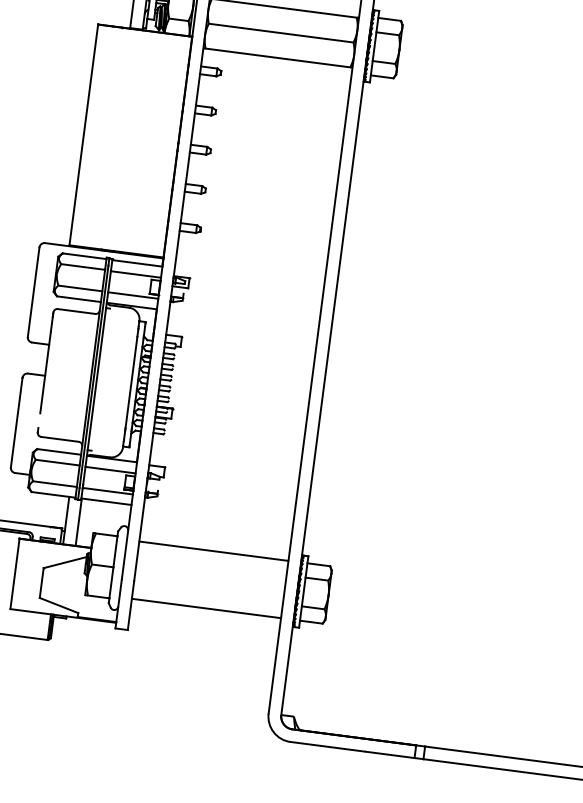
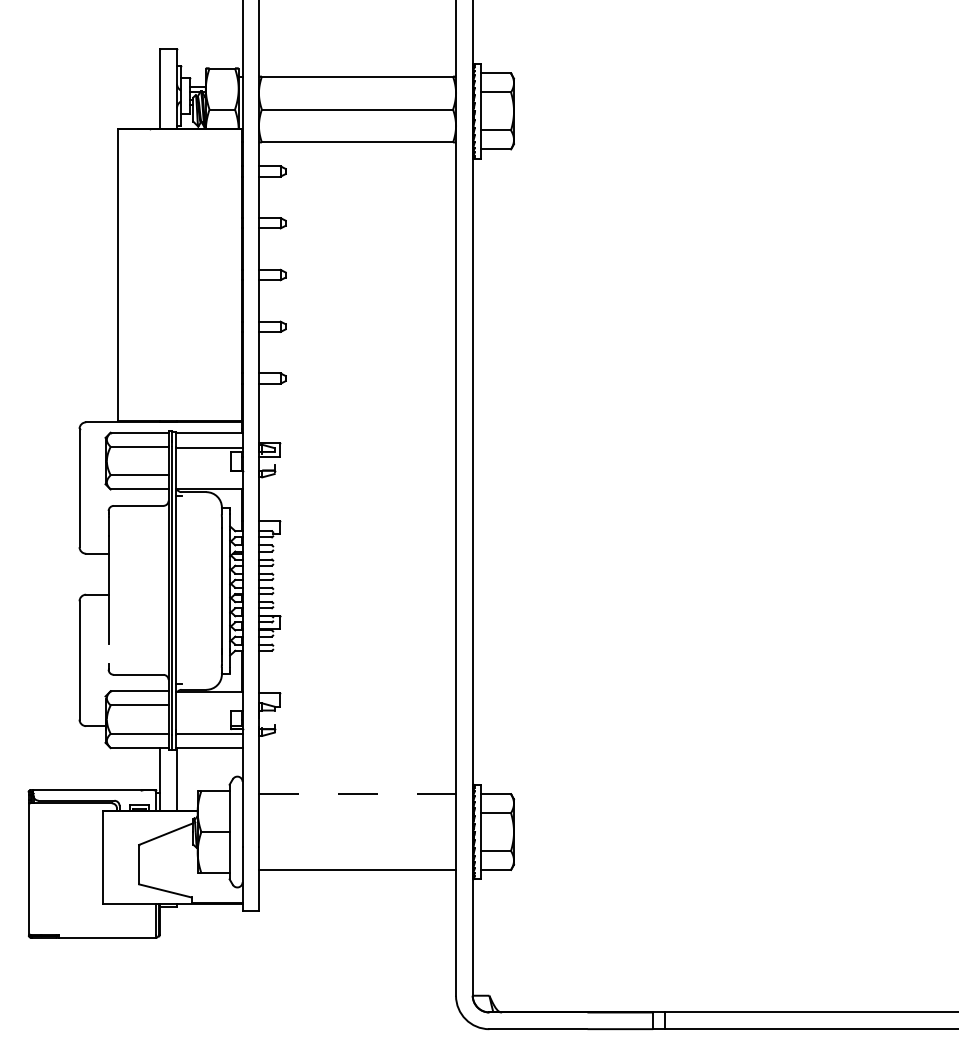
line: (133, 295) -> (209, 475), removed
line: (110, 470) -> (209, 706), removed
line: (213, 551) -> (357, 794), solid -> dashed

